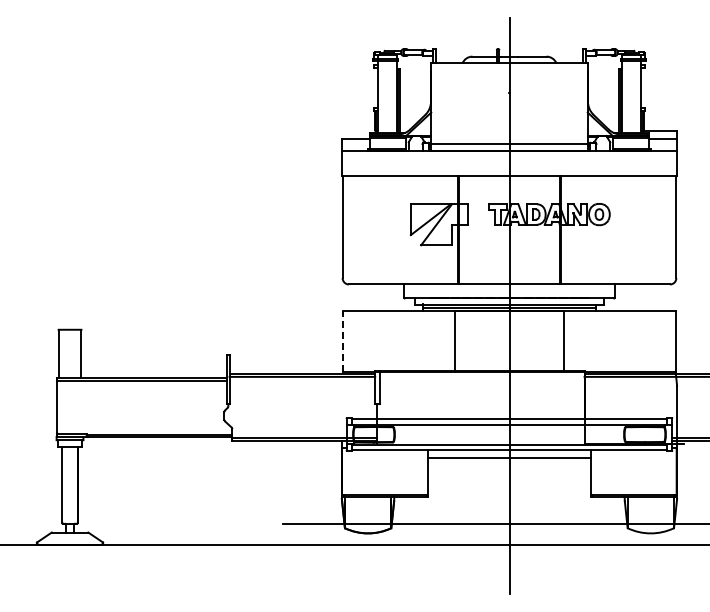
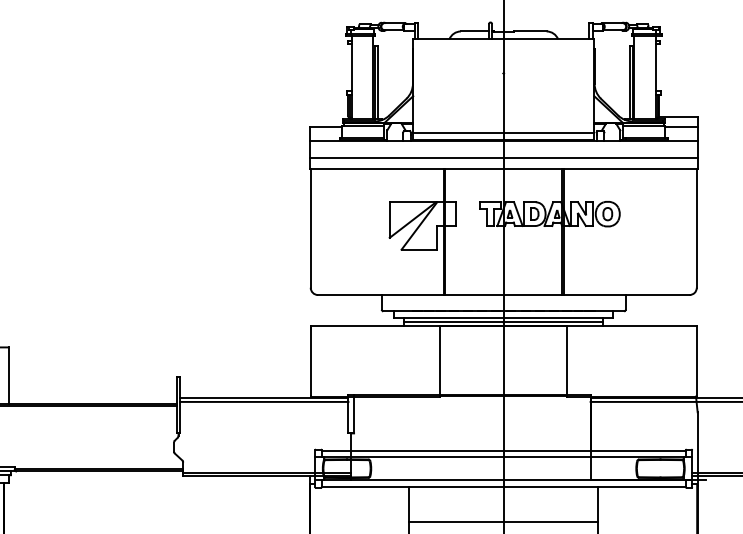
line: (509, 165) -> (503, 157), added
line: (342, 341) -> (310, 360), dashed -> solid
line: (509, 457) -> (503, 521), moved

